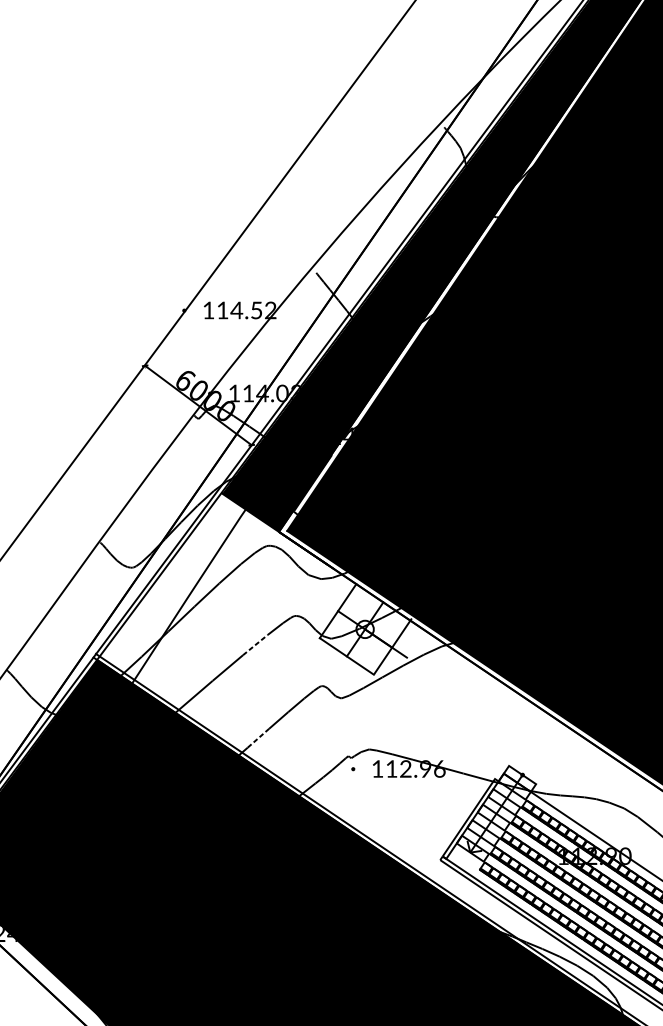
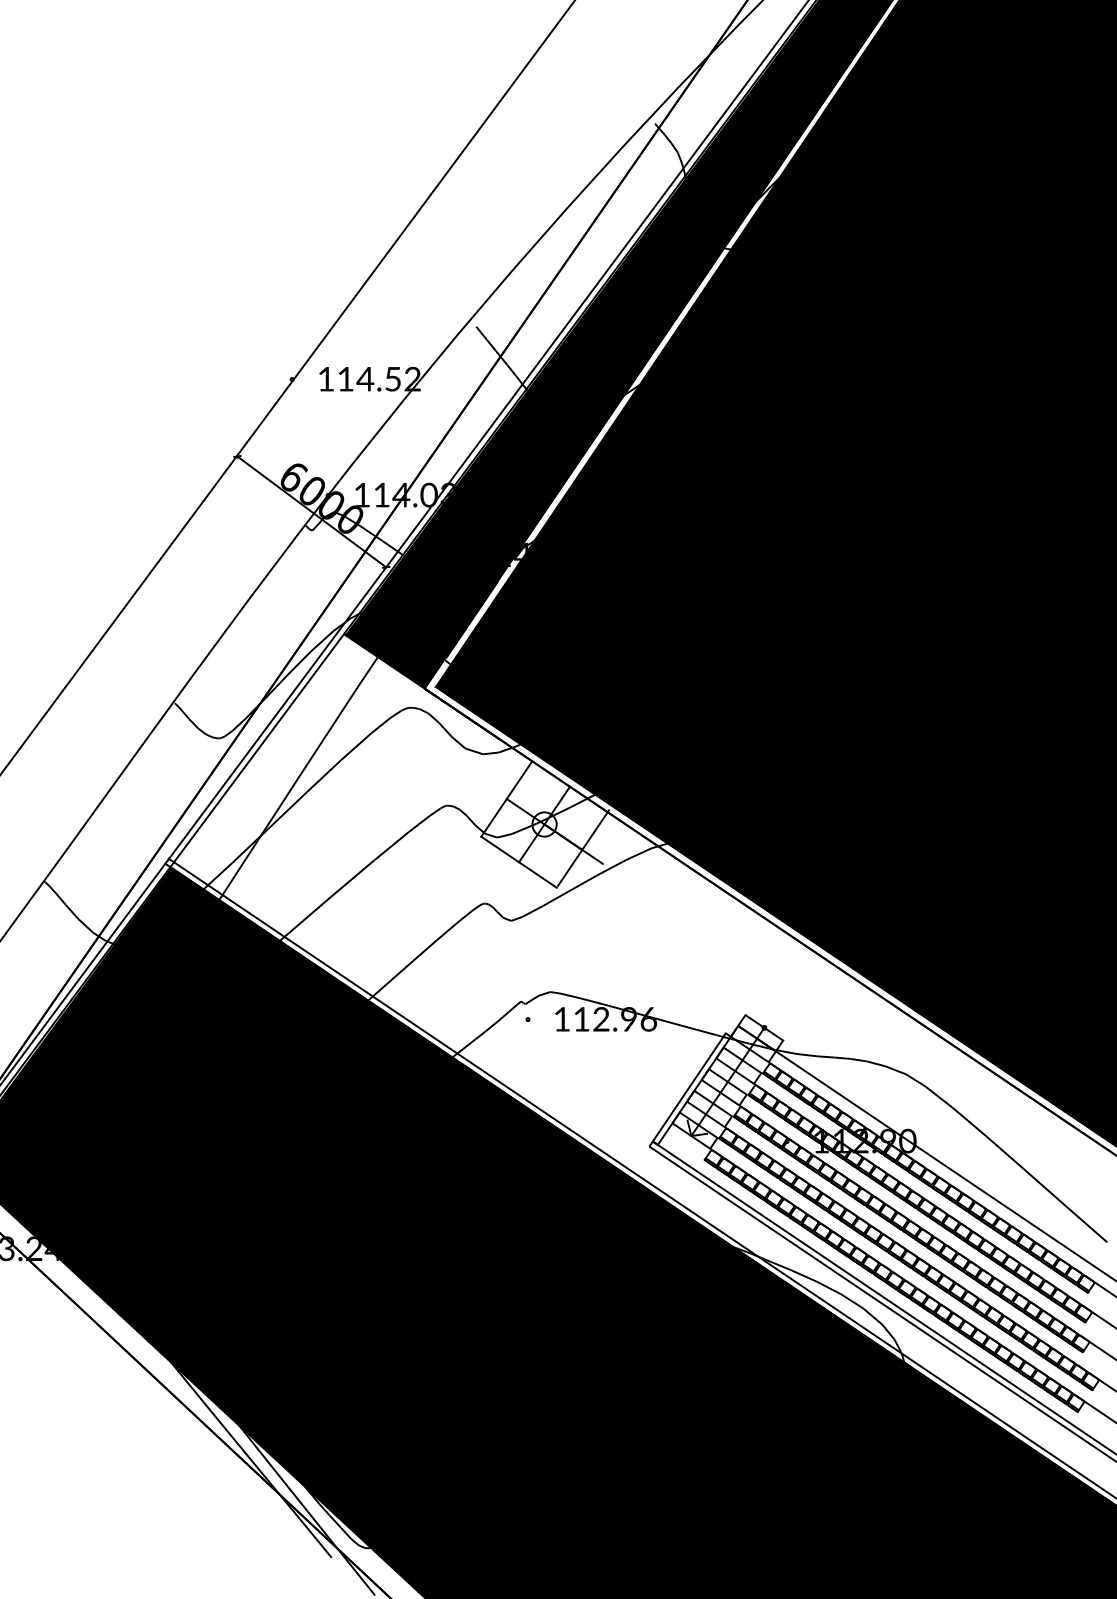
line: (255, 645) -> (391, 846), dashed -> solid
line: (258, 738) -> (395, 976), dashed -> solid

